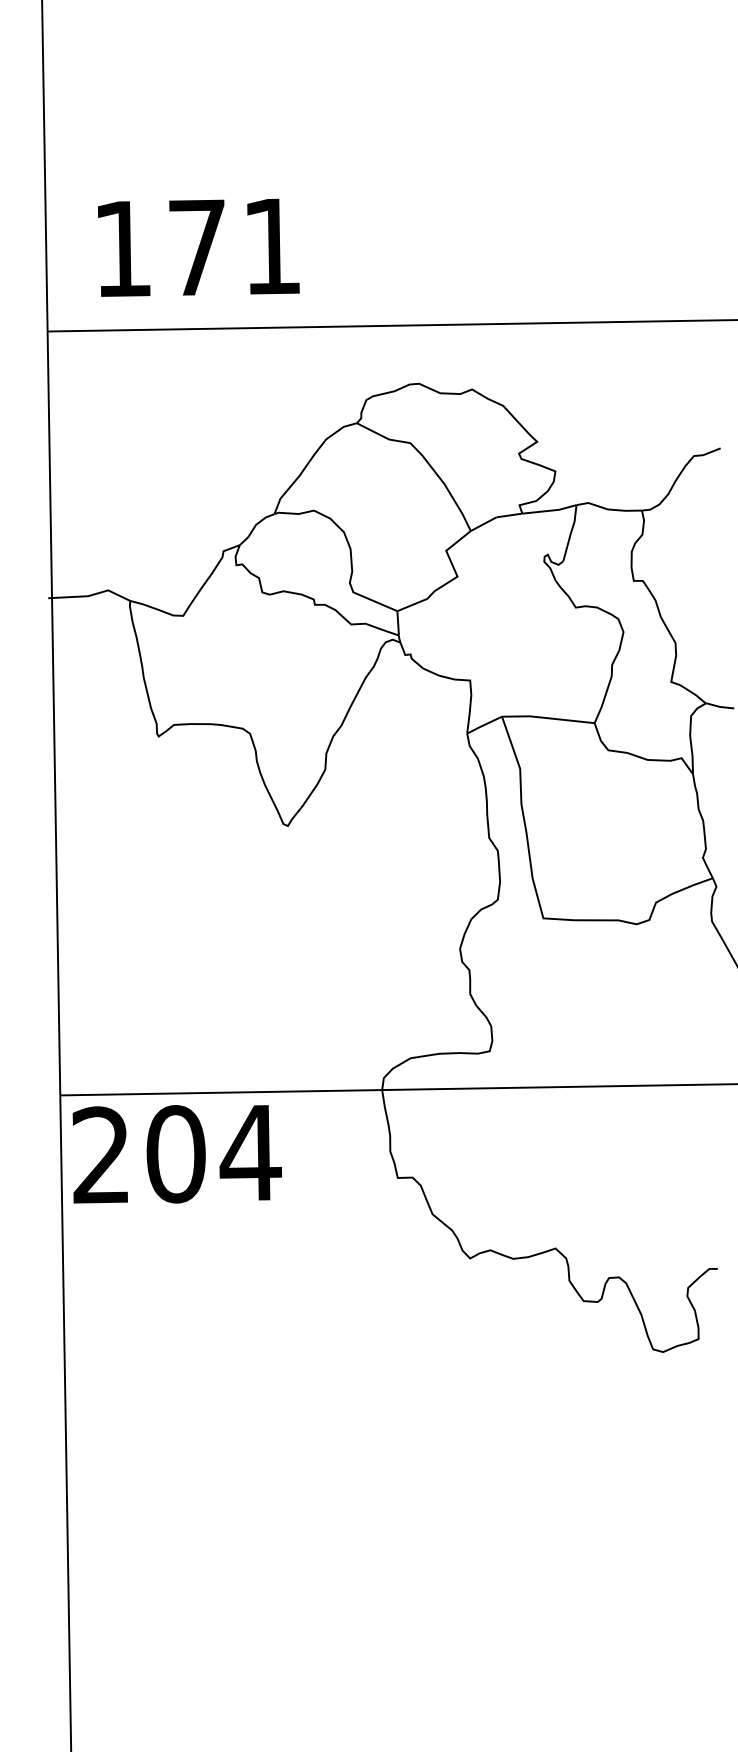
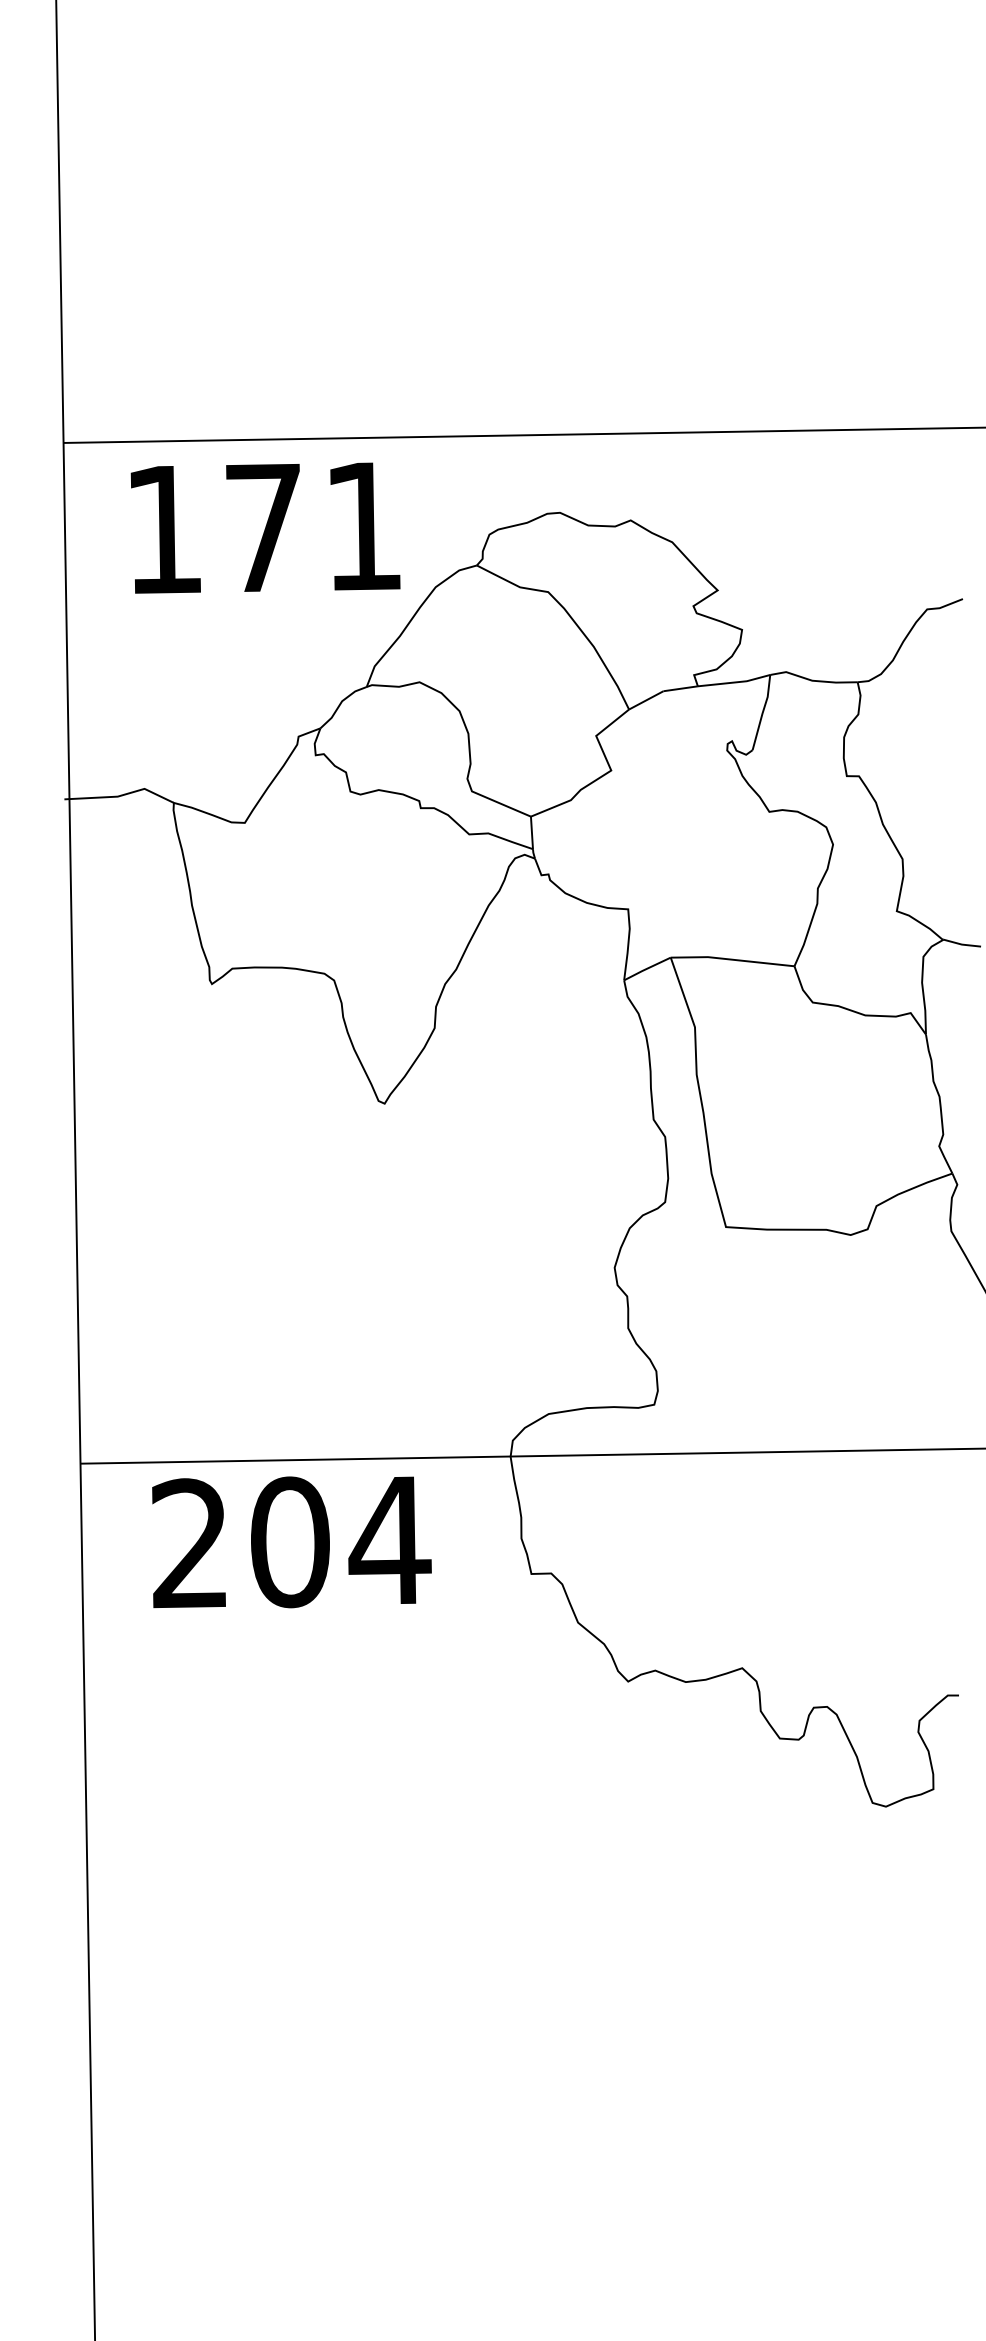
text: (198, 247) -> (265, 527), moved
text: (177, 1154) -> (291, 1542), moved

